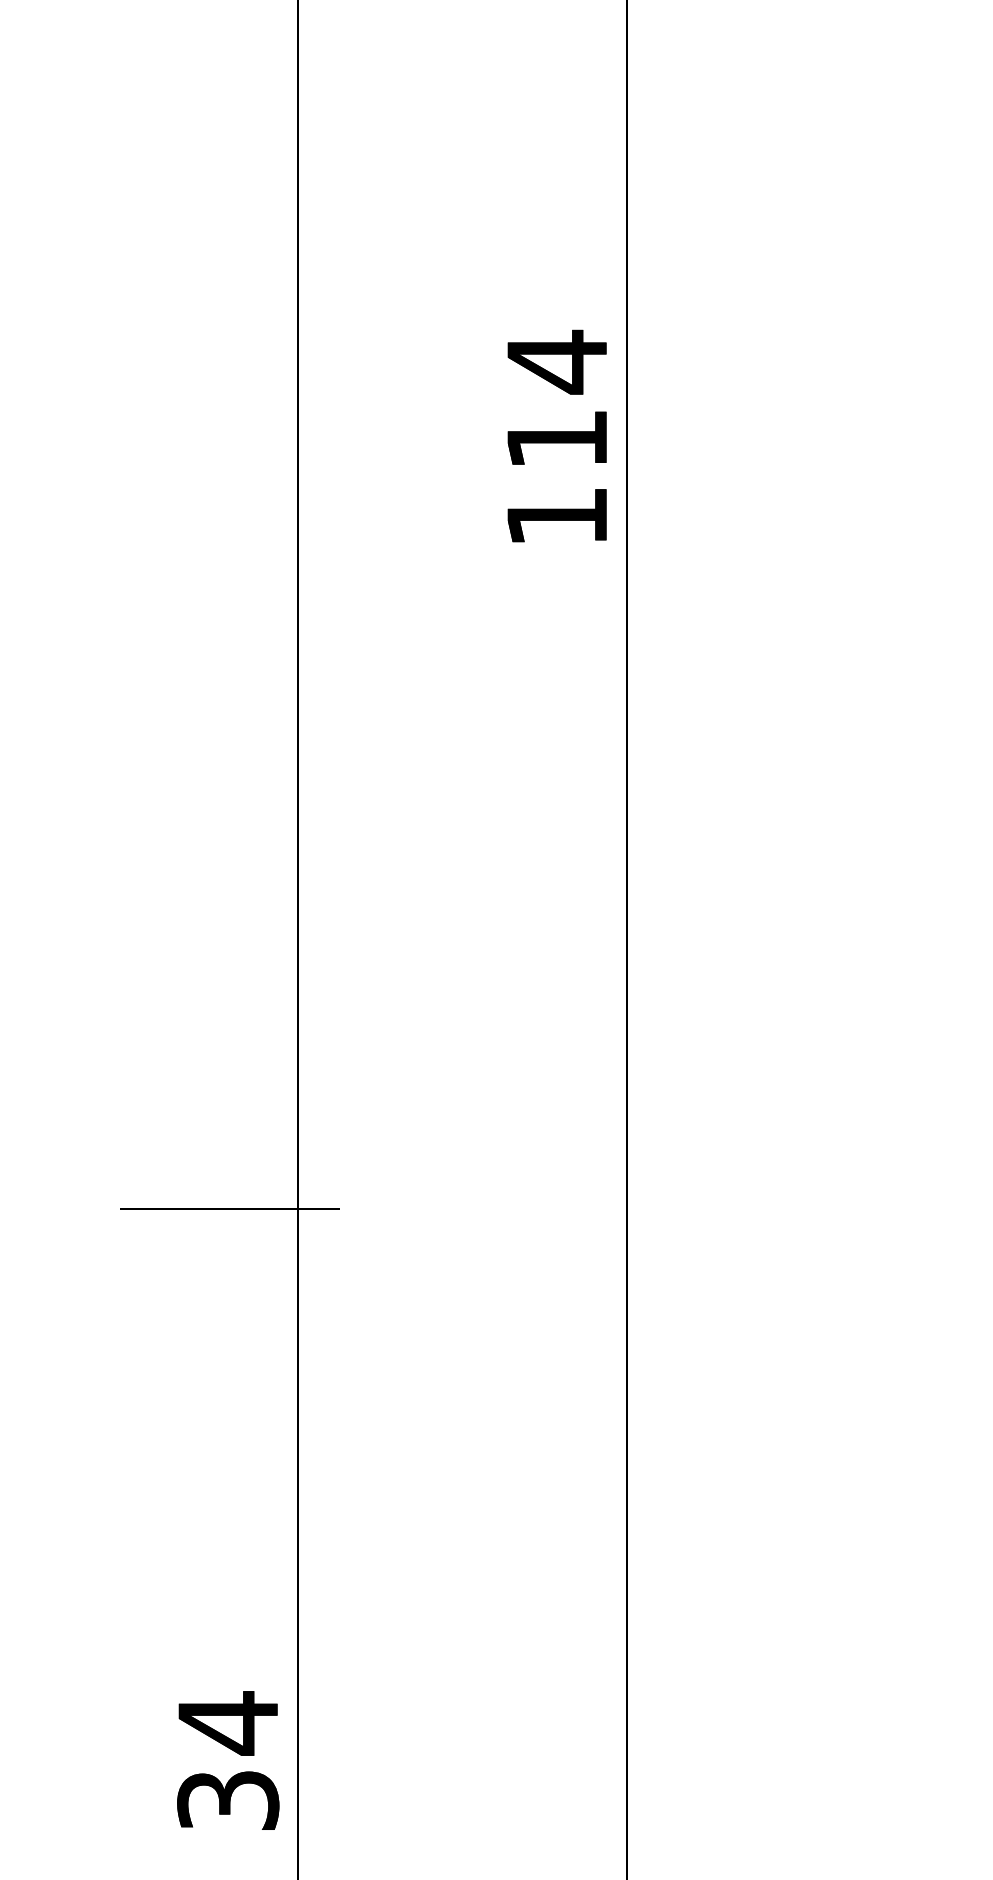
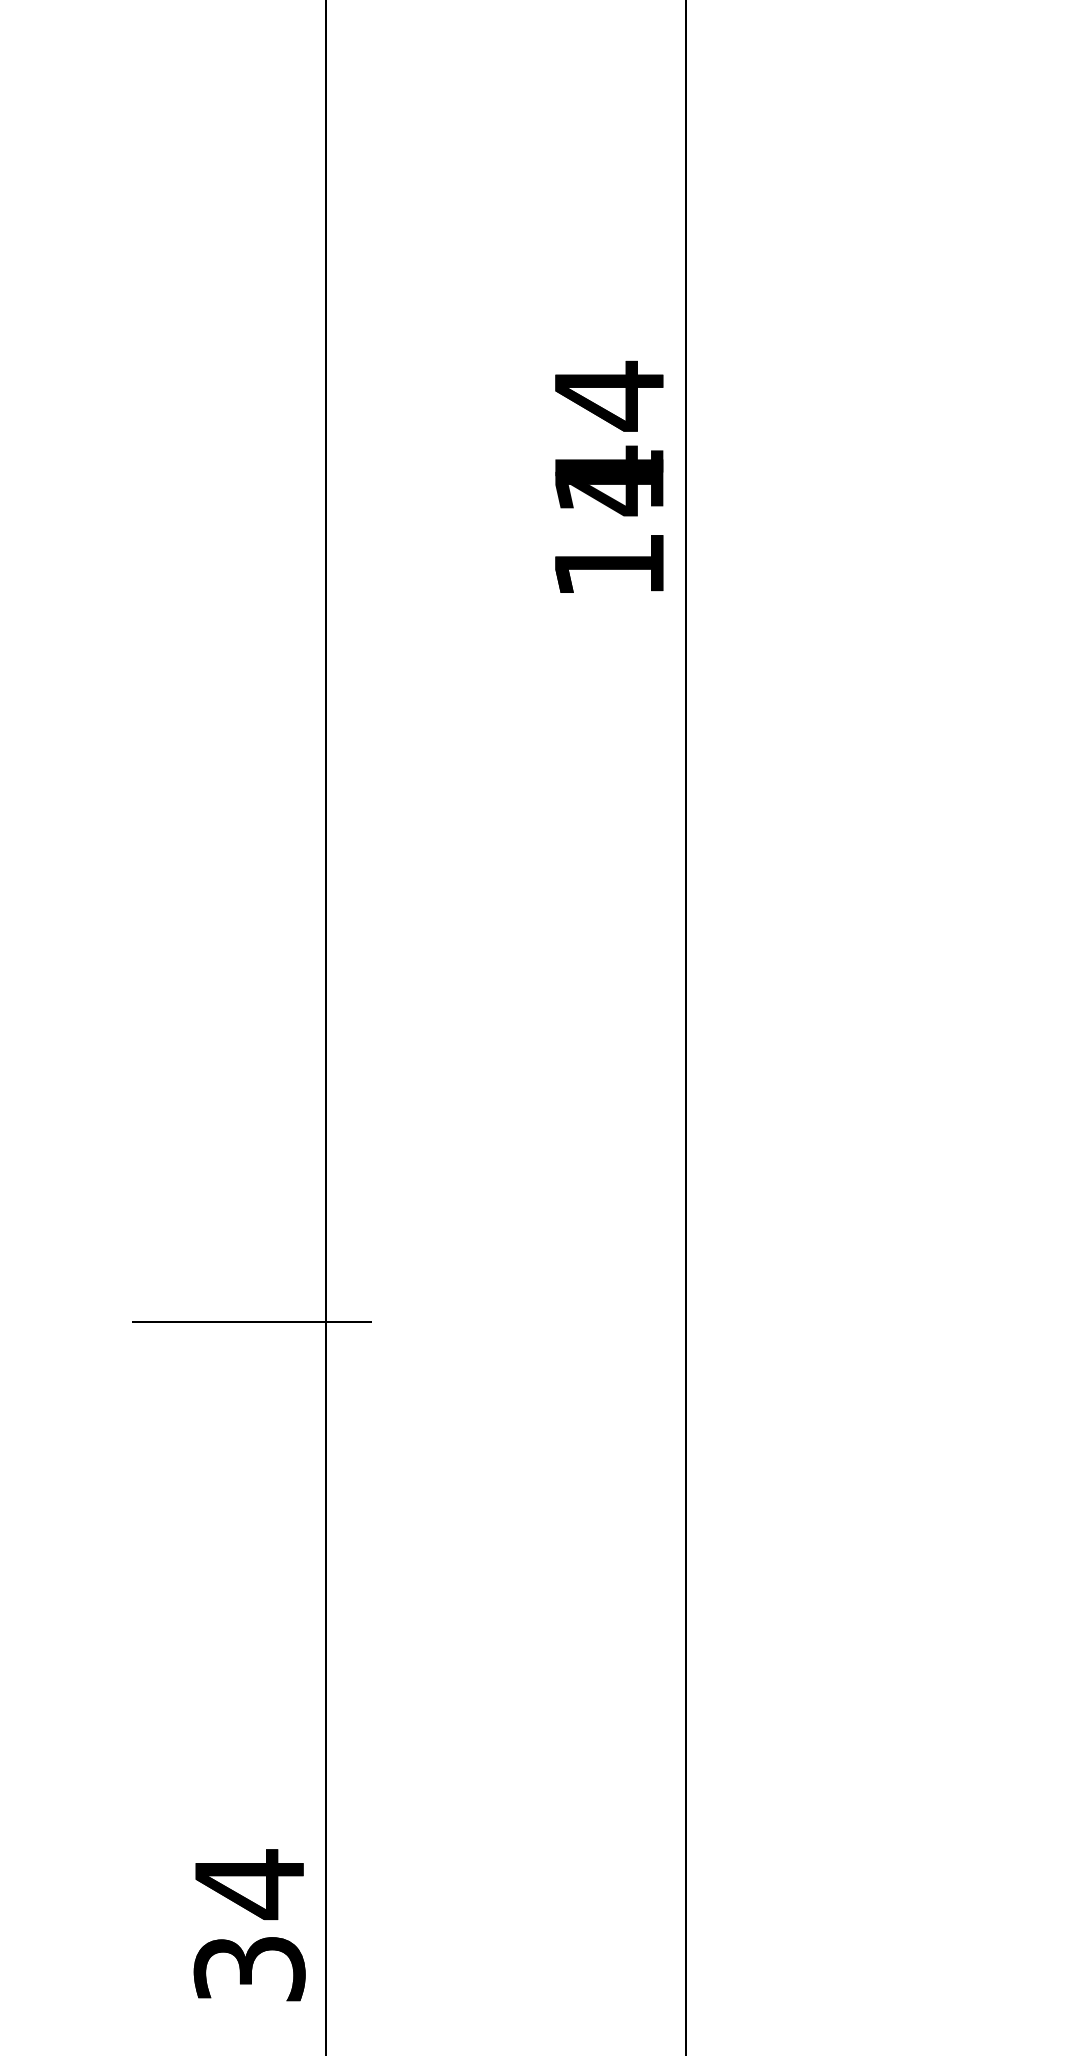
text: (556, 439) -> (608, 480), 114 -> 144

